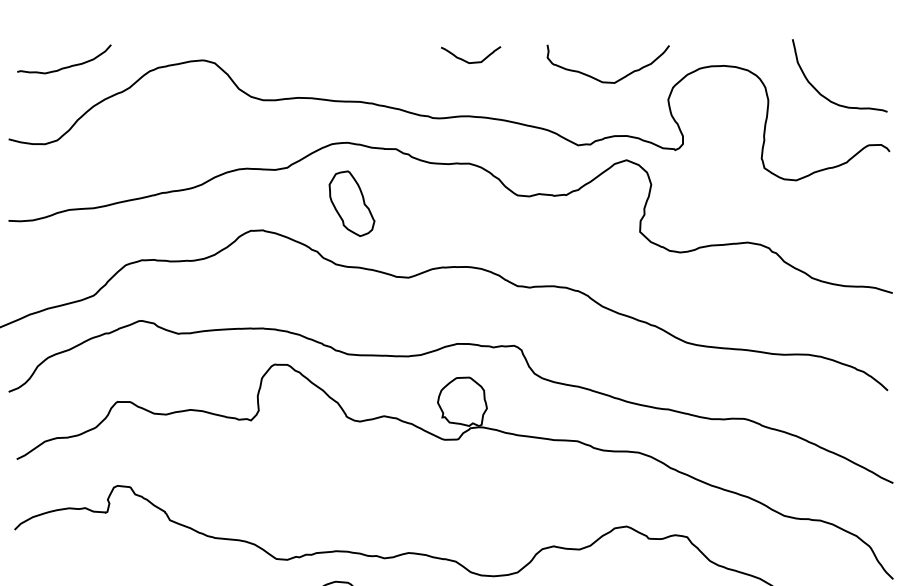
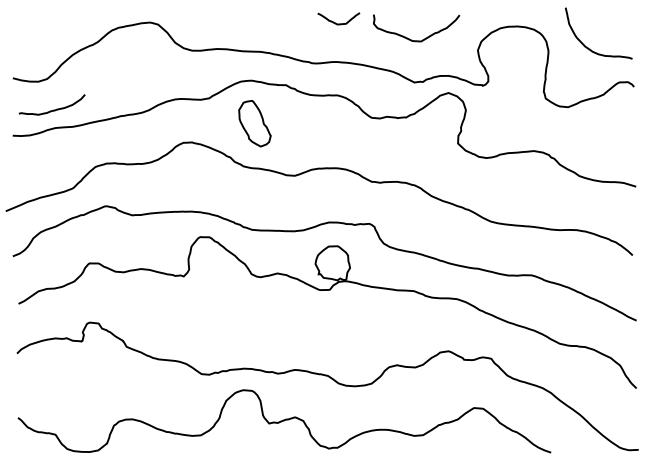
curve: (66, 65) -> (53, 109), moved
curve: (608, 81) -> (416, 40), moved

